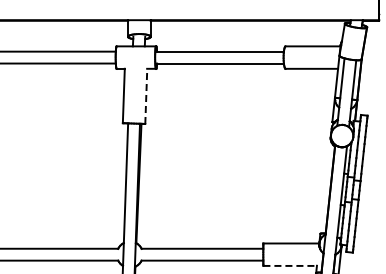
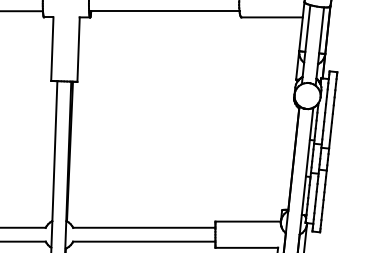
line: (146, 96) -> (78, 49), dashed -> solid
line: (290, 265) -> (247, 247), dashed -> solid

